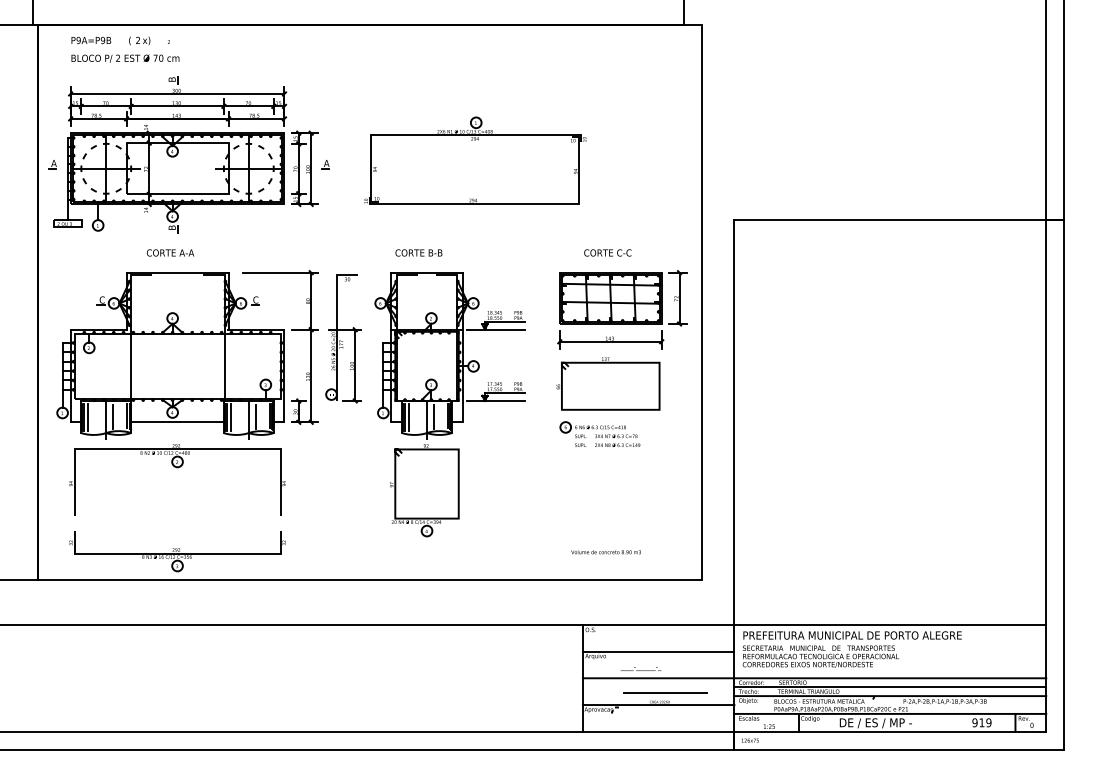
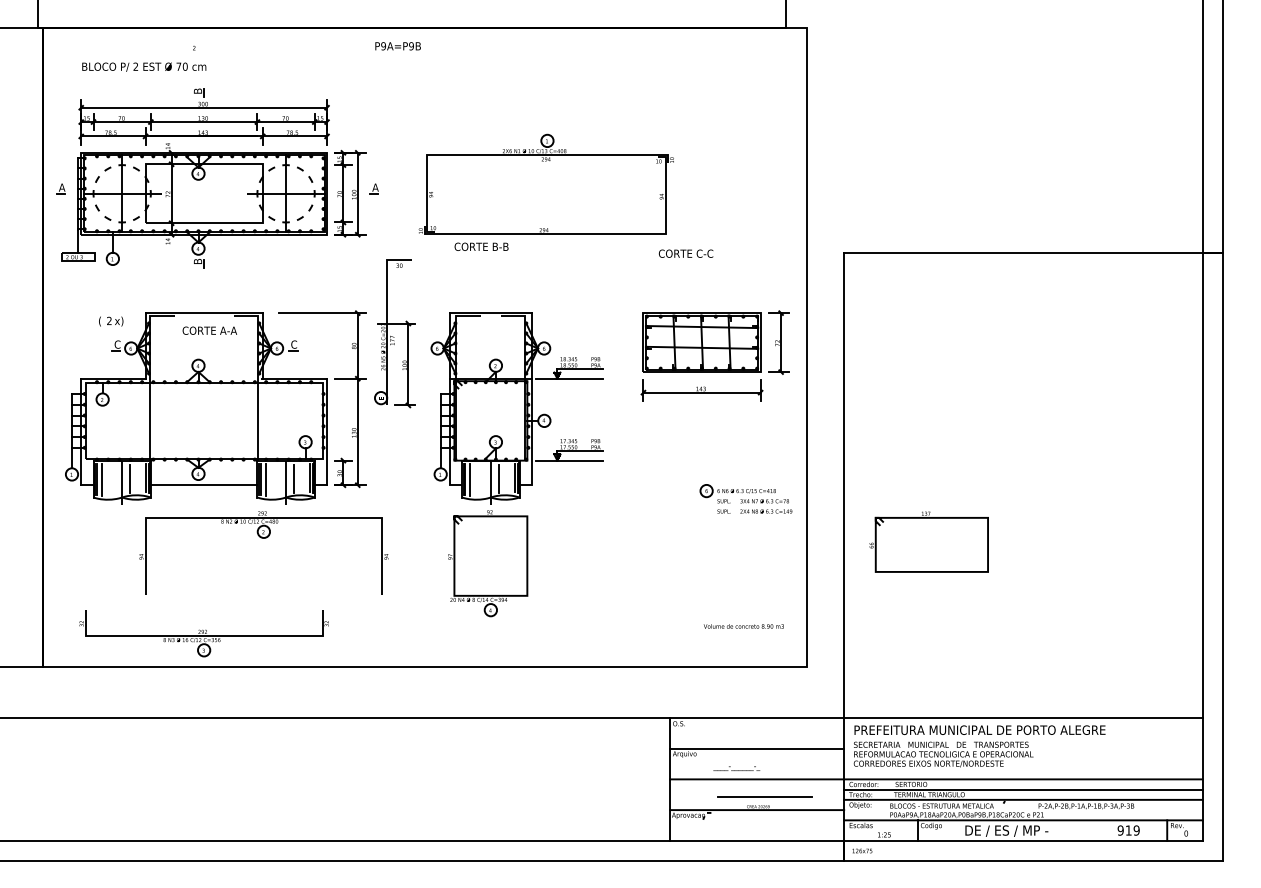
text: (91, 40) -> (398, 46), moved
text: (139, 40) -> (110, 321), moved
text: (170, 252) -> (209, 330), moved
text: (418, 252) -> (481, 246), moved
text: (607, 252) -> (685, 253), moved
part: (343, 338) -> (394, 333), moved
part: (608, 383) -> (929, 541), moved
part: (599, 433) -> (745, 498), moved
part: (177, 468) -> (263, 539), moved
text: (605, 552) -> (743, 626), moved

